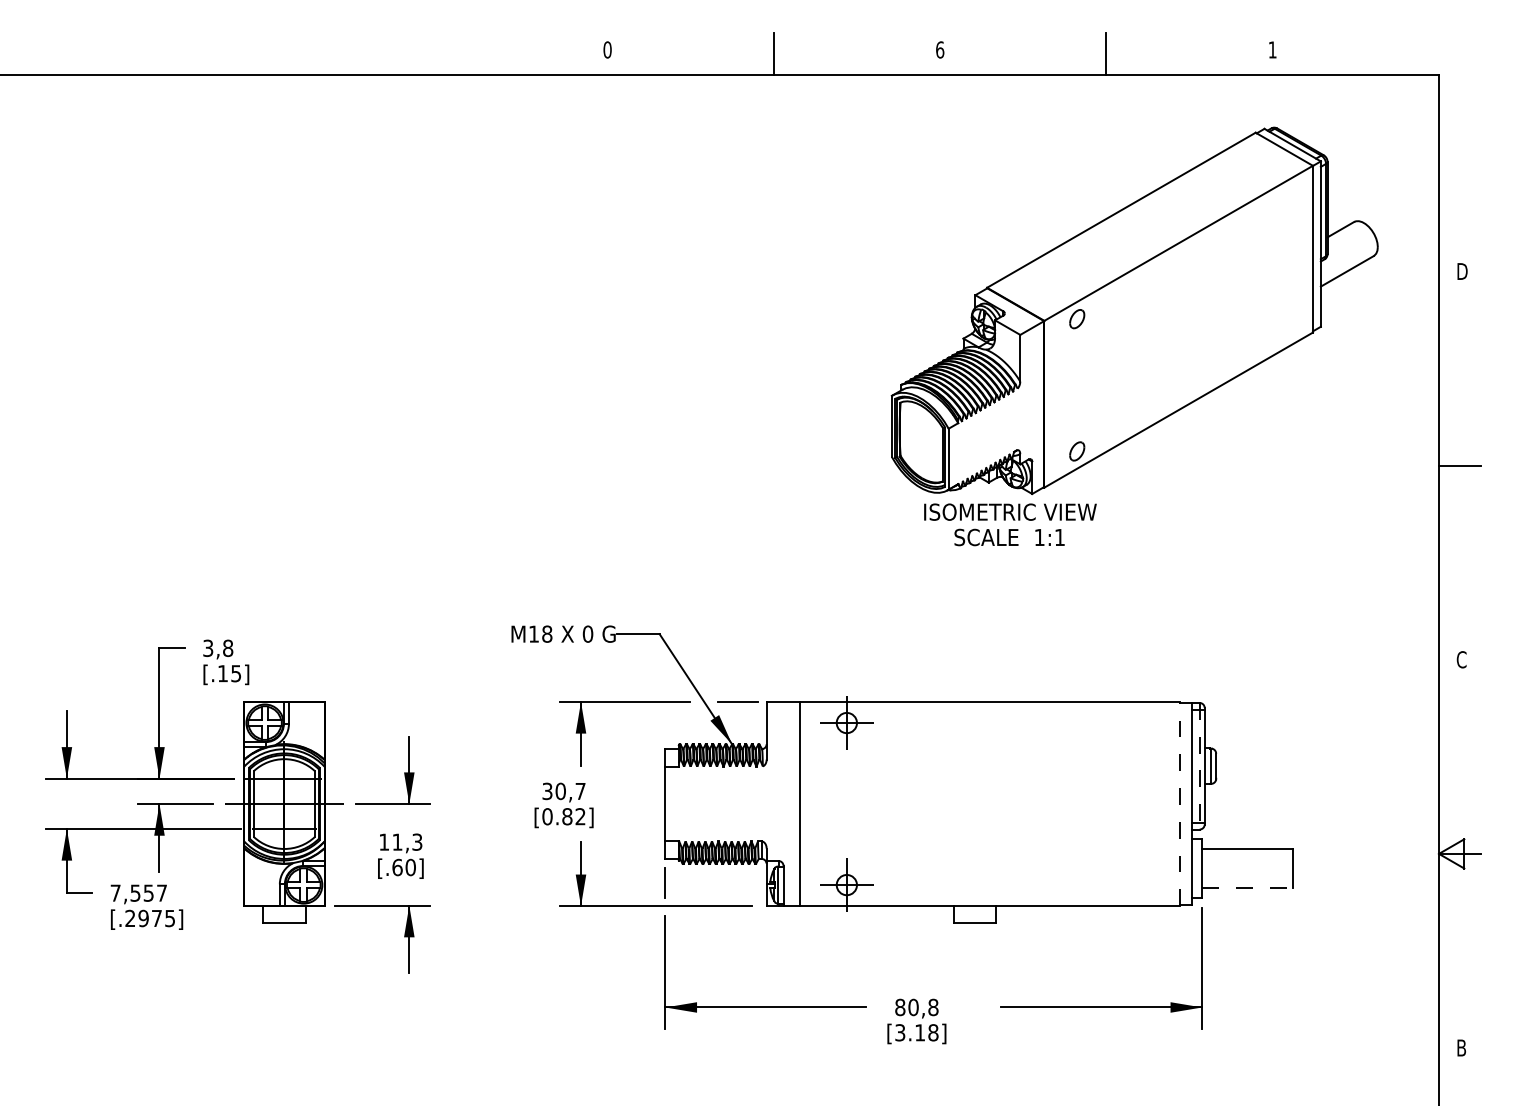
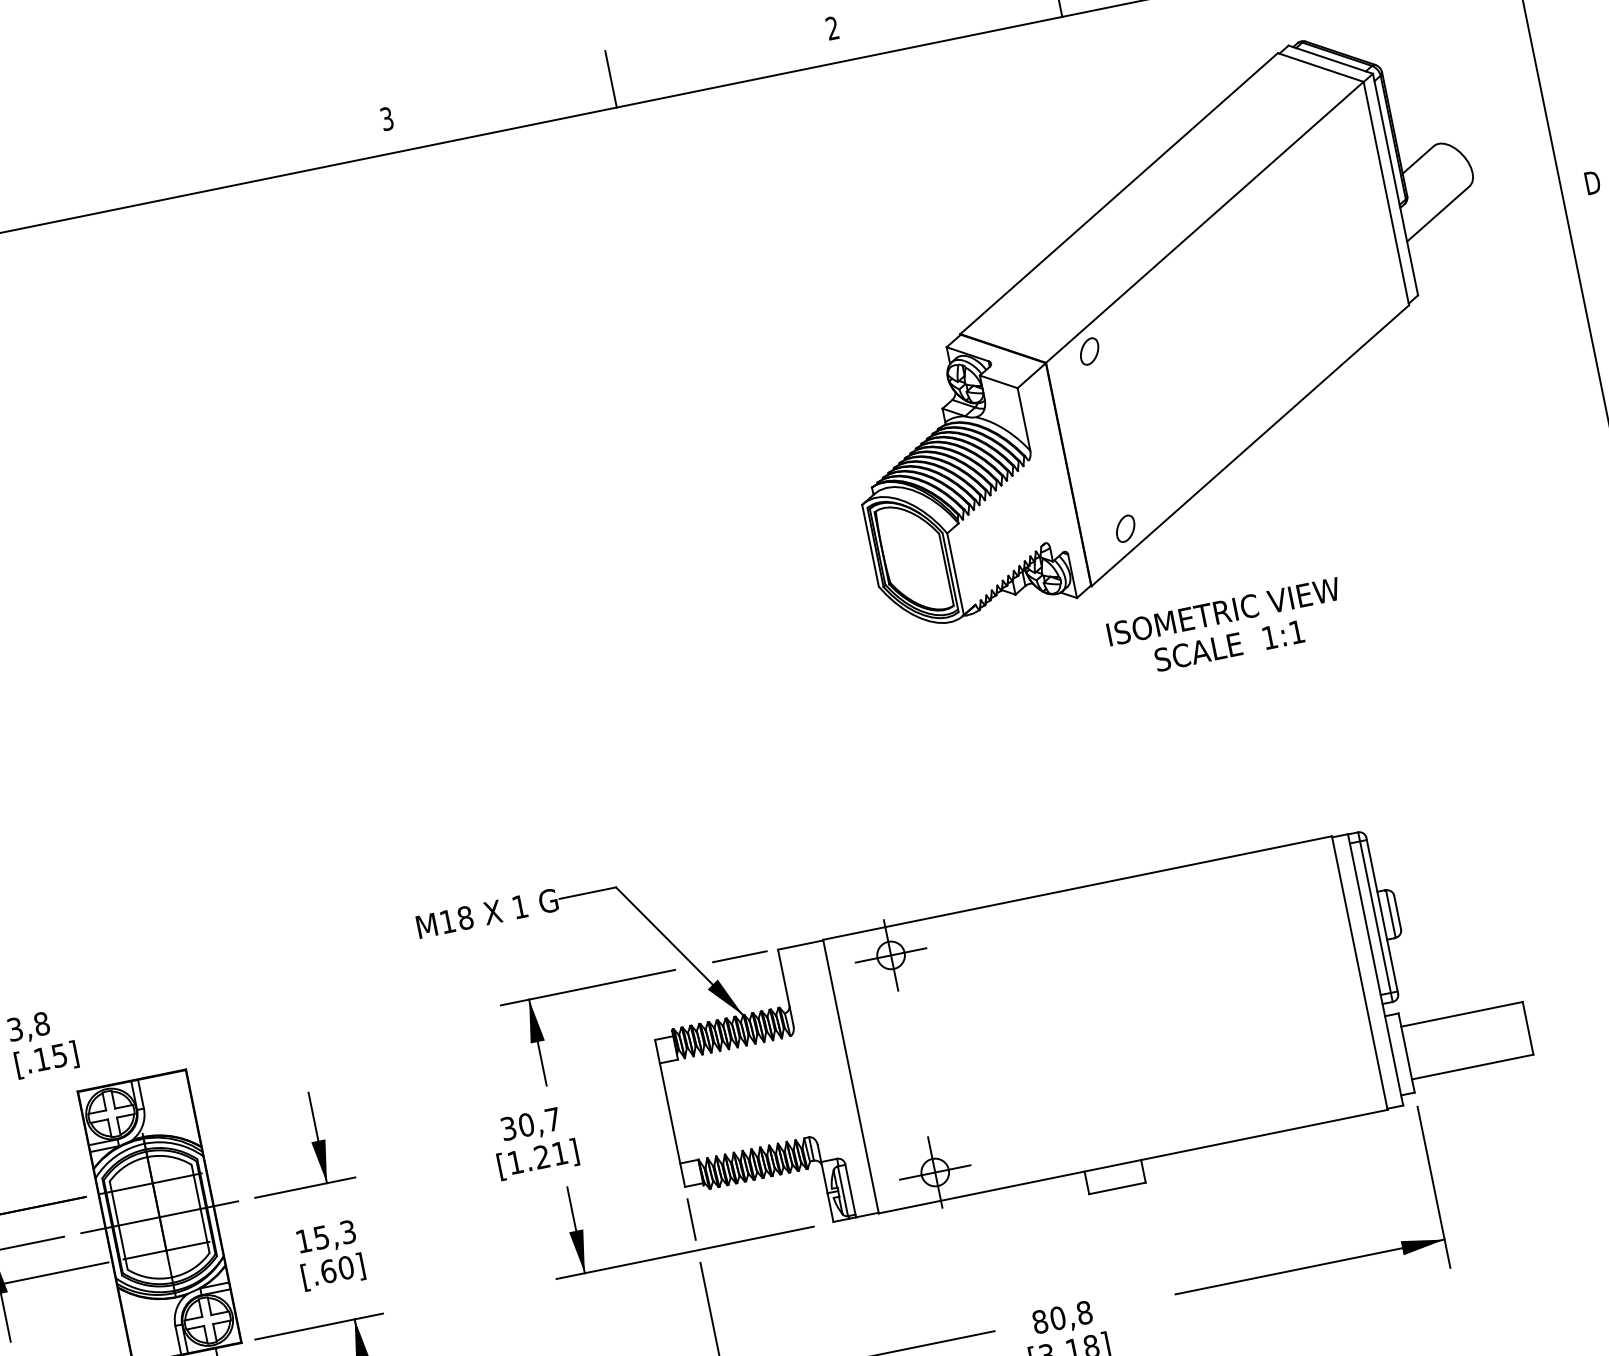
text: (607, 49) -> (386, 118), 0 -> 3
text: (940, 49) -> (832, 27), 6 -> 2
text: (1010, 524) -> (1227, 628), moved
text: (587, 633) -> (519, 906), 0 -> 1
line: (1199, 766) -> (1375, 917), dashed -> solid
line: (1180, 803) -> (1359, 972), dashed -> solid
text: (563, 816) -> (536, 1157), [0.82] -> [1.21]
text: (397, 841) -> (321, 1236), 11,3 -> 15,3
line: (1248, 887) -> (1473, 1066), dashed -> solid

